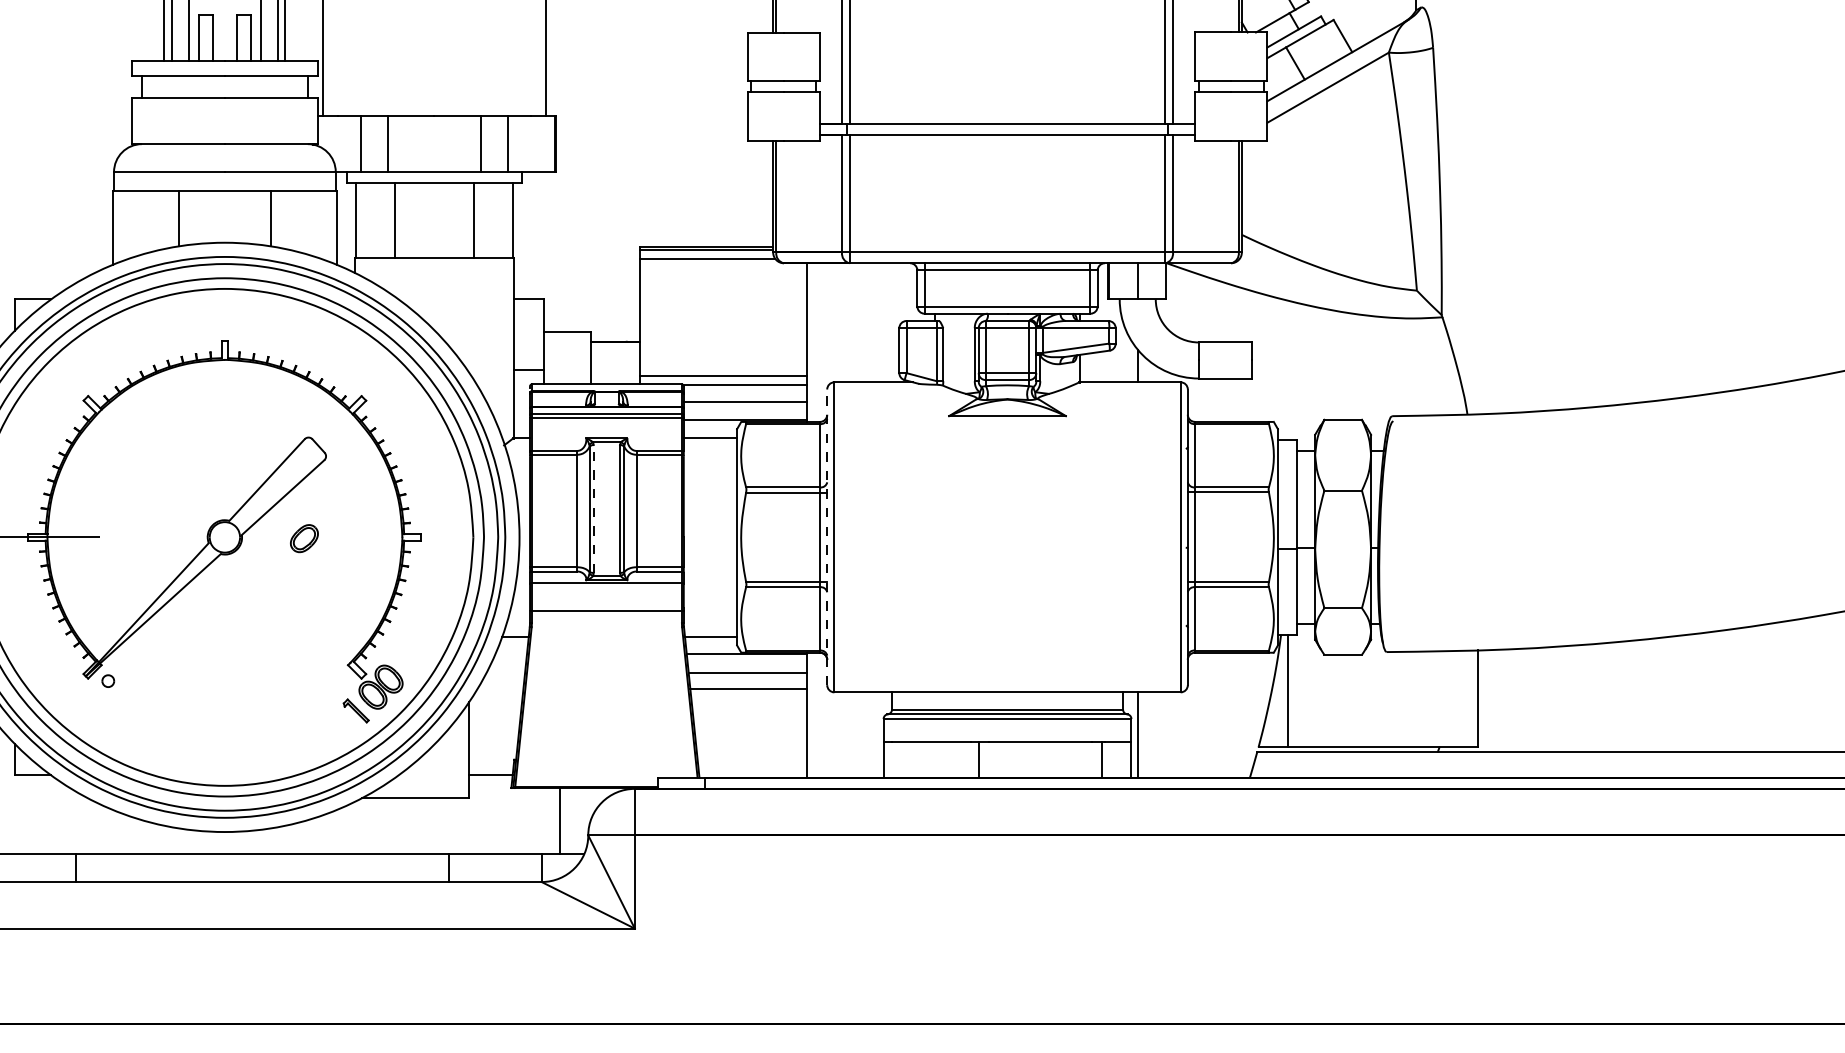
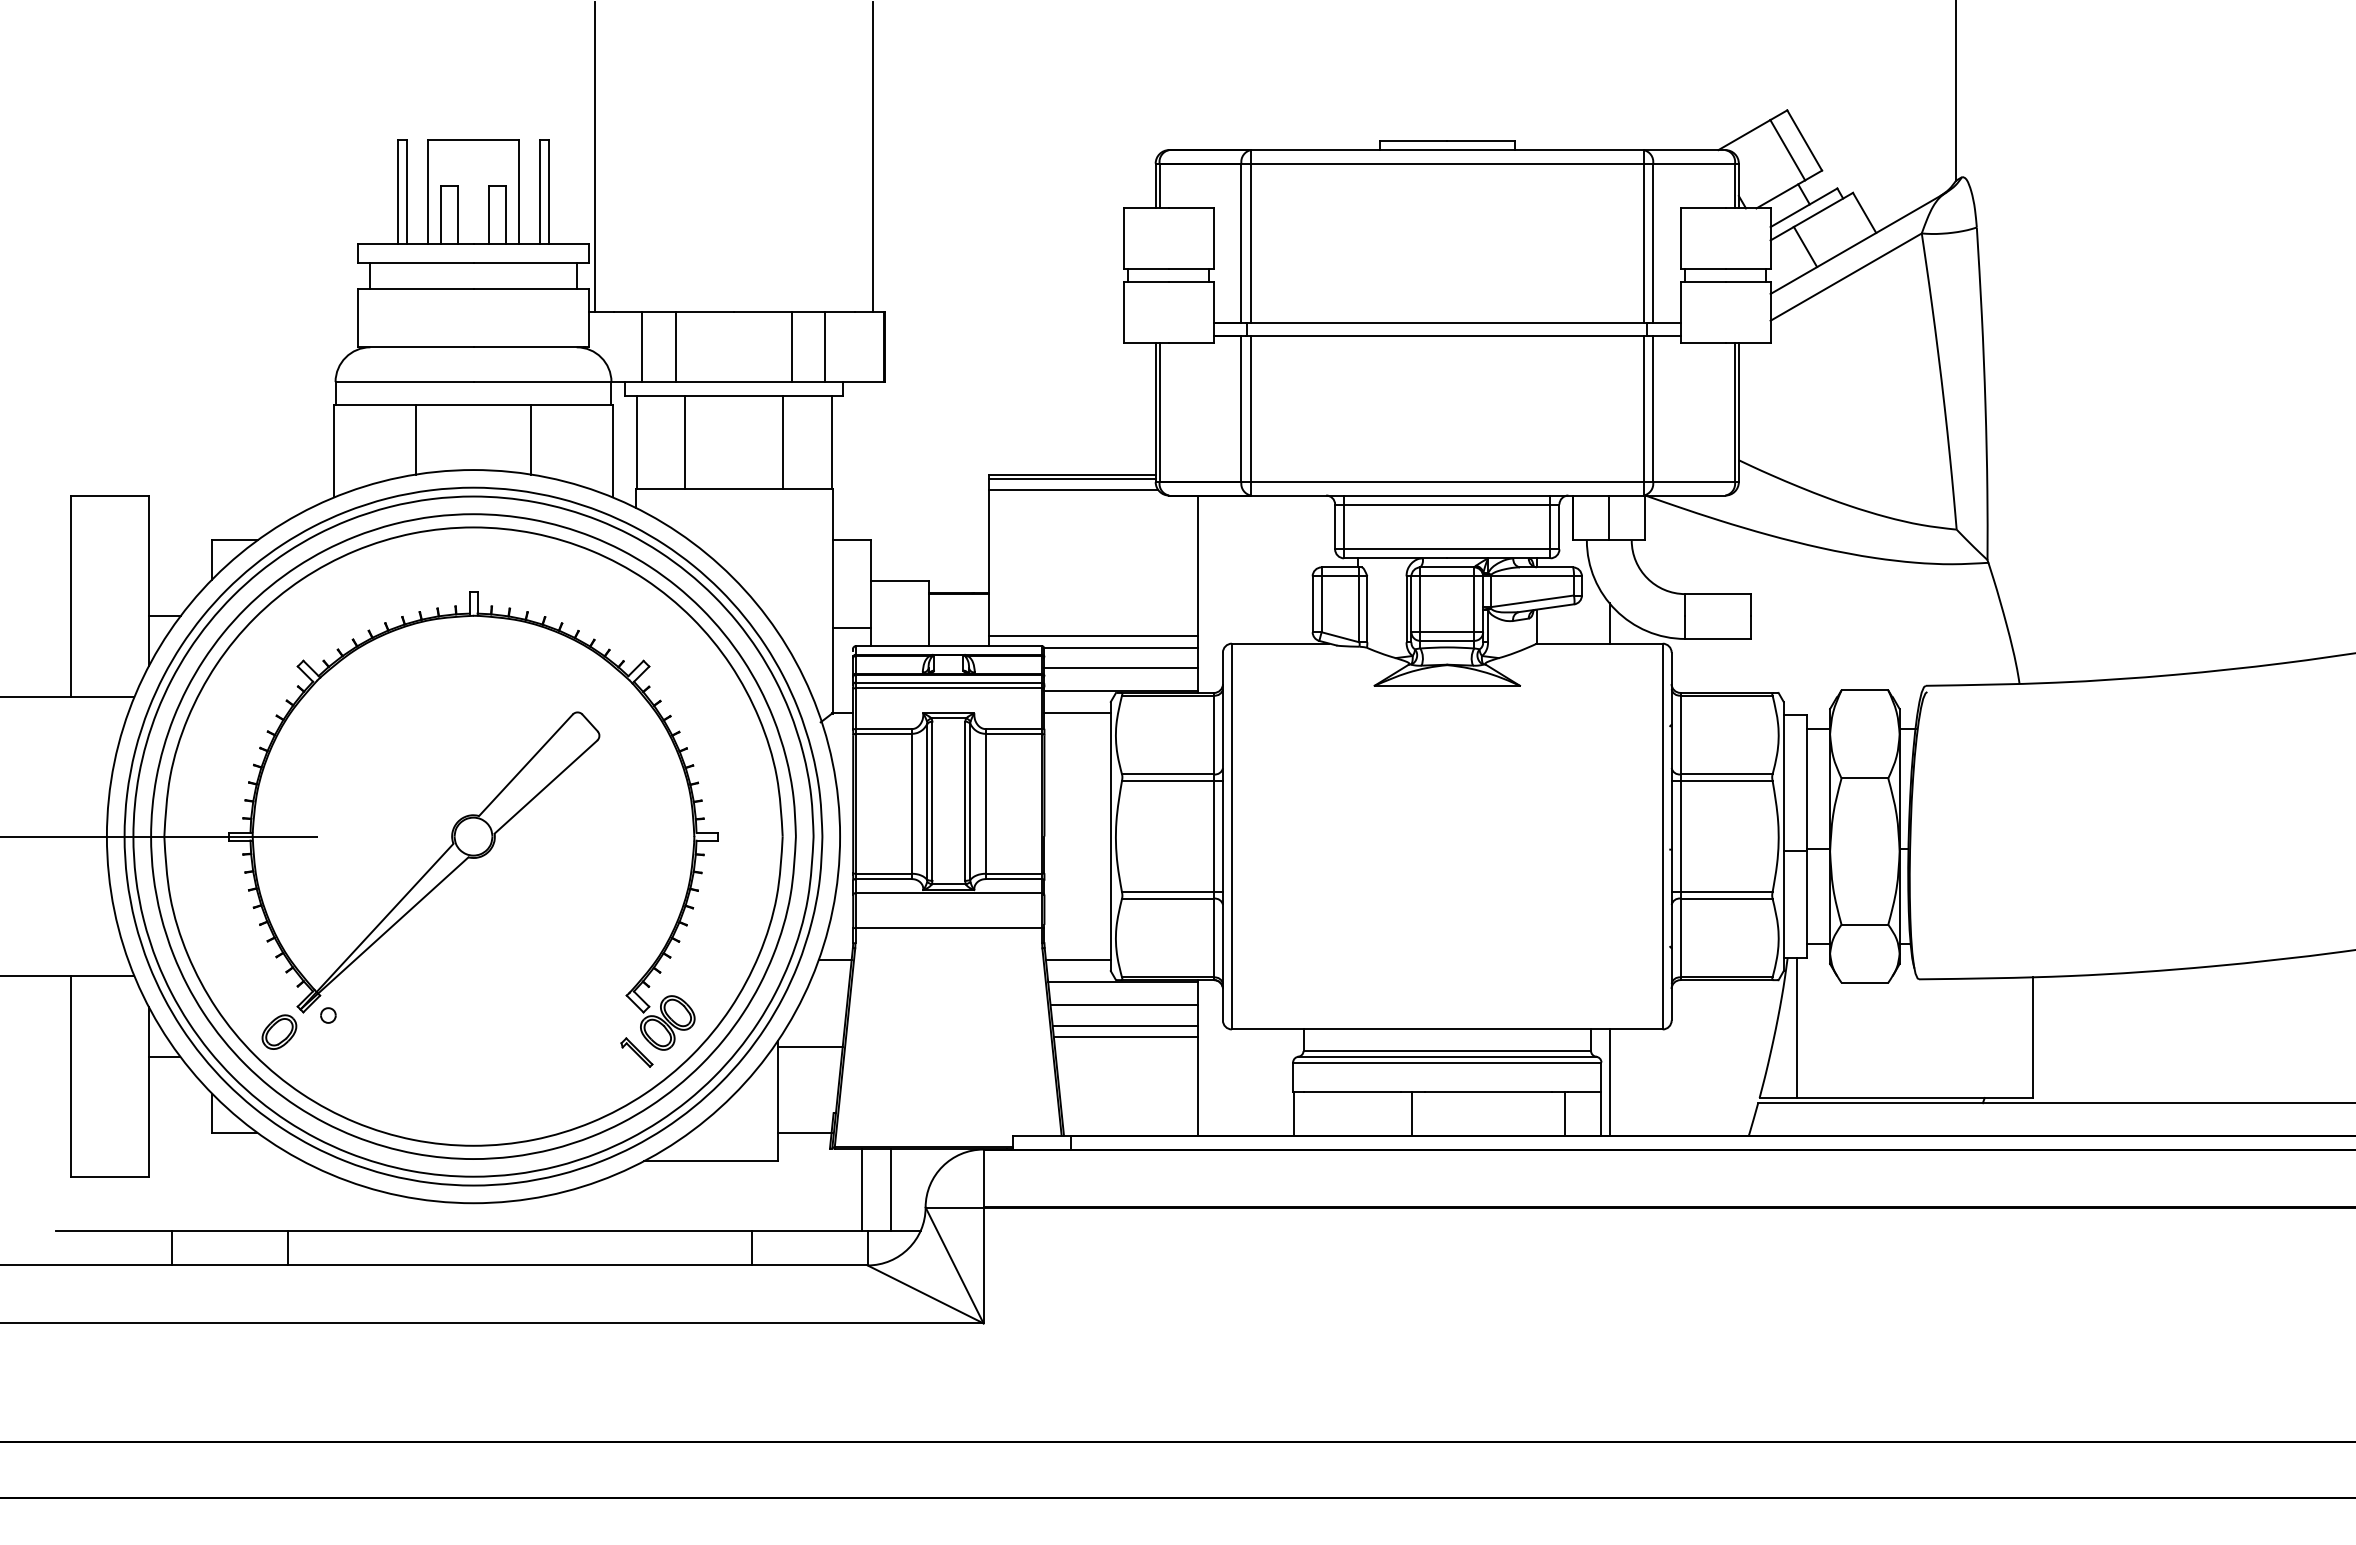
line: (593, 509) -> (932, 801), dashed -> solid
line: (826, 537) -> (1222, 836), dashed -> solid
part: (304, 538) -> (279, 1031), moved
line: (748, 698) -> (1125, 1037), added
line: (494, 706) -> (809, 1047), added
line: (536, 820) -> (861, 1189), added

